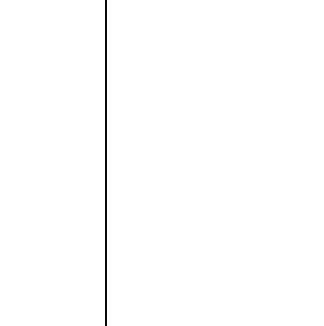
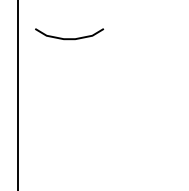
curve: (175, 36) -> (69, 38), added

